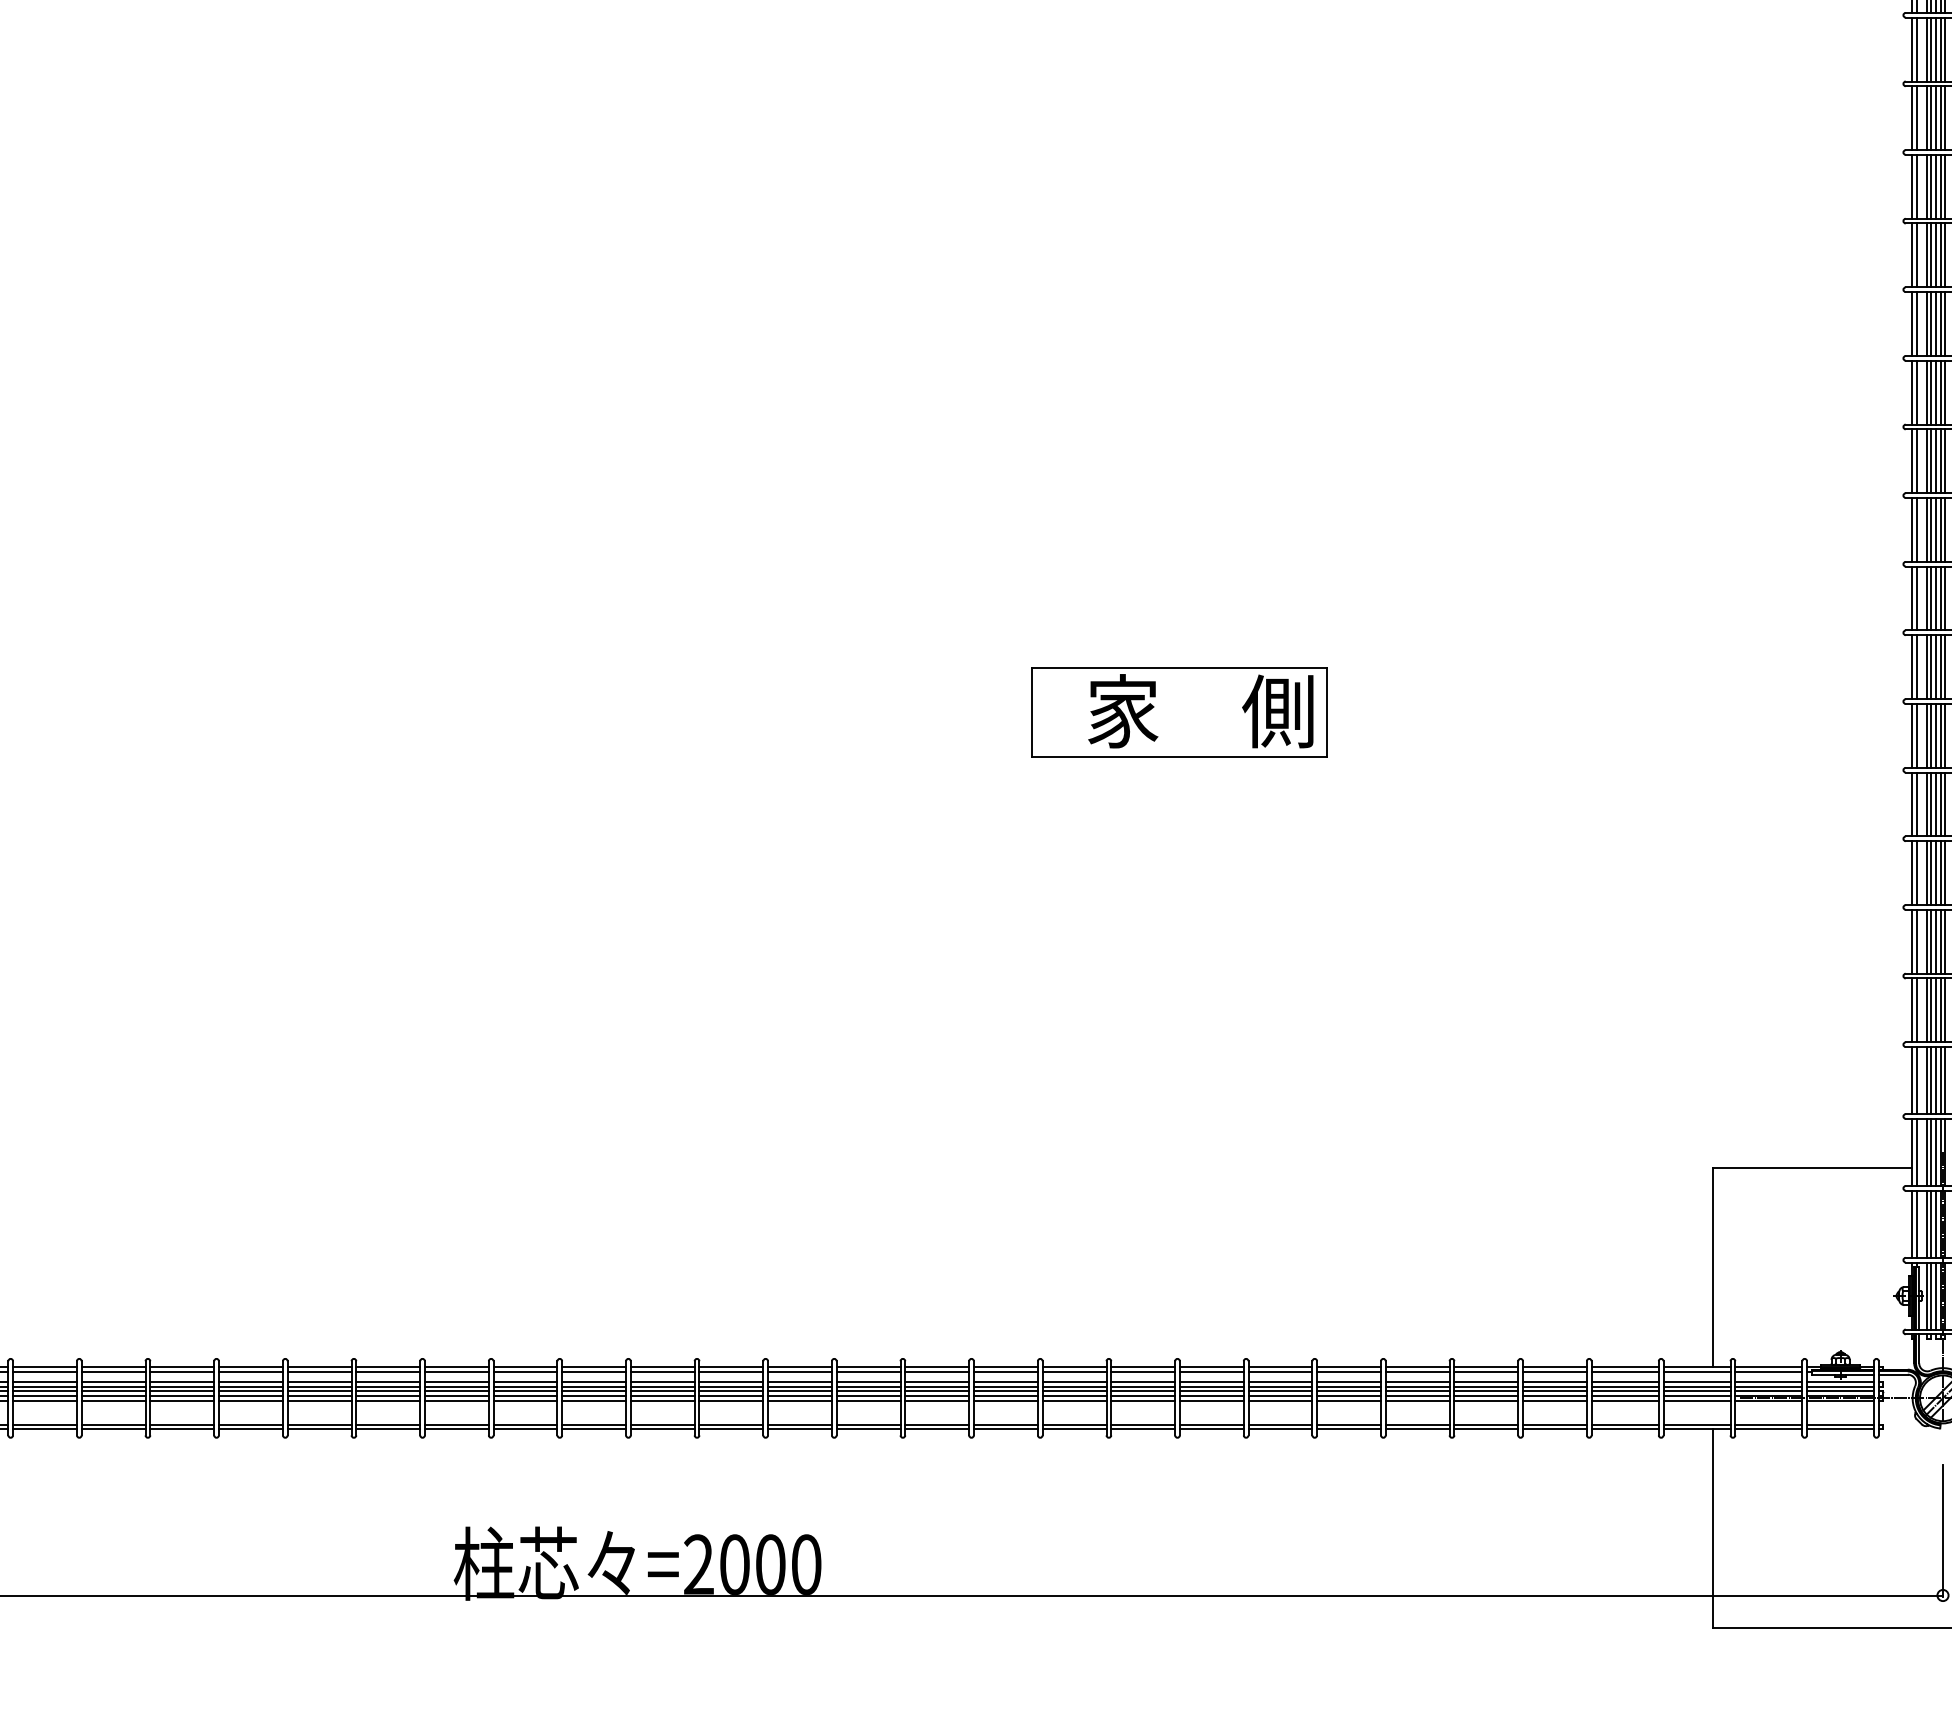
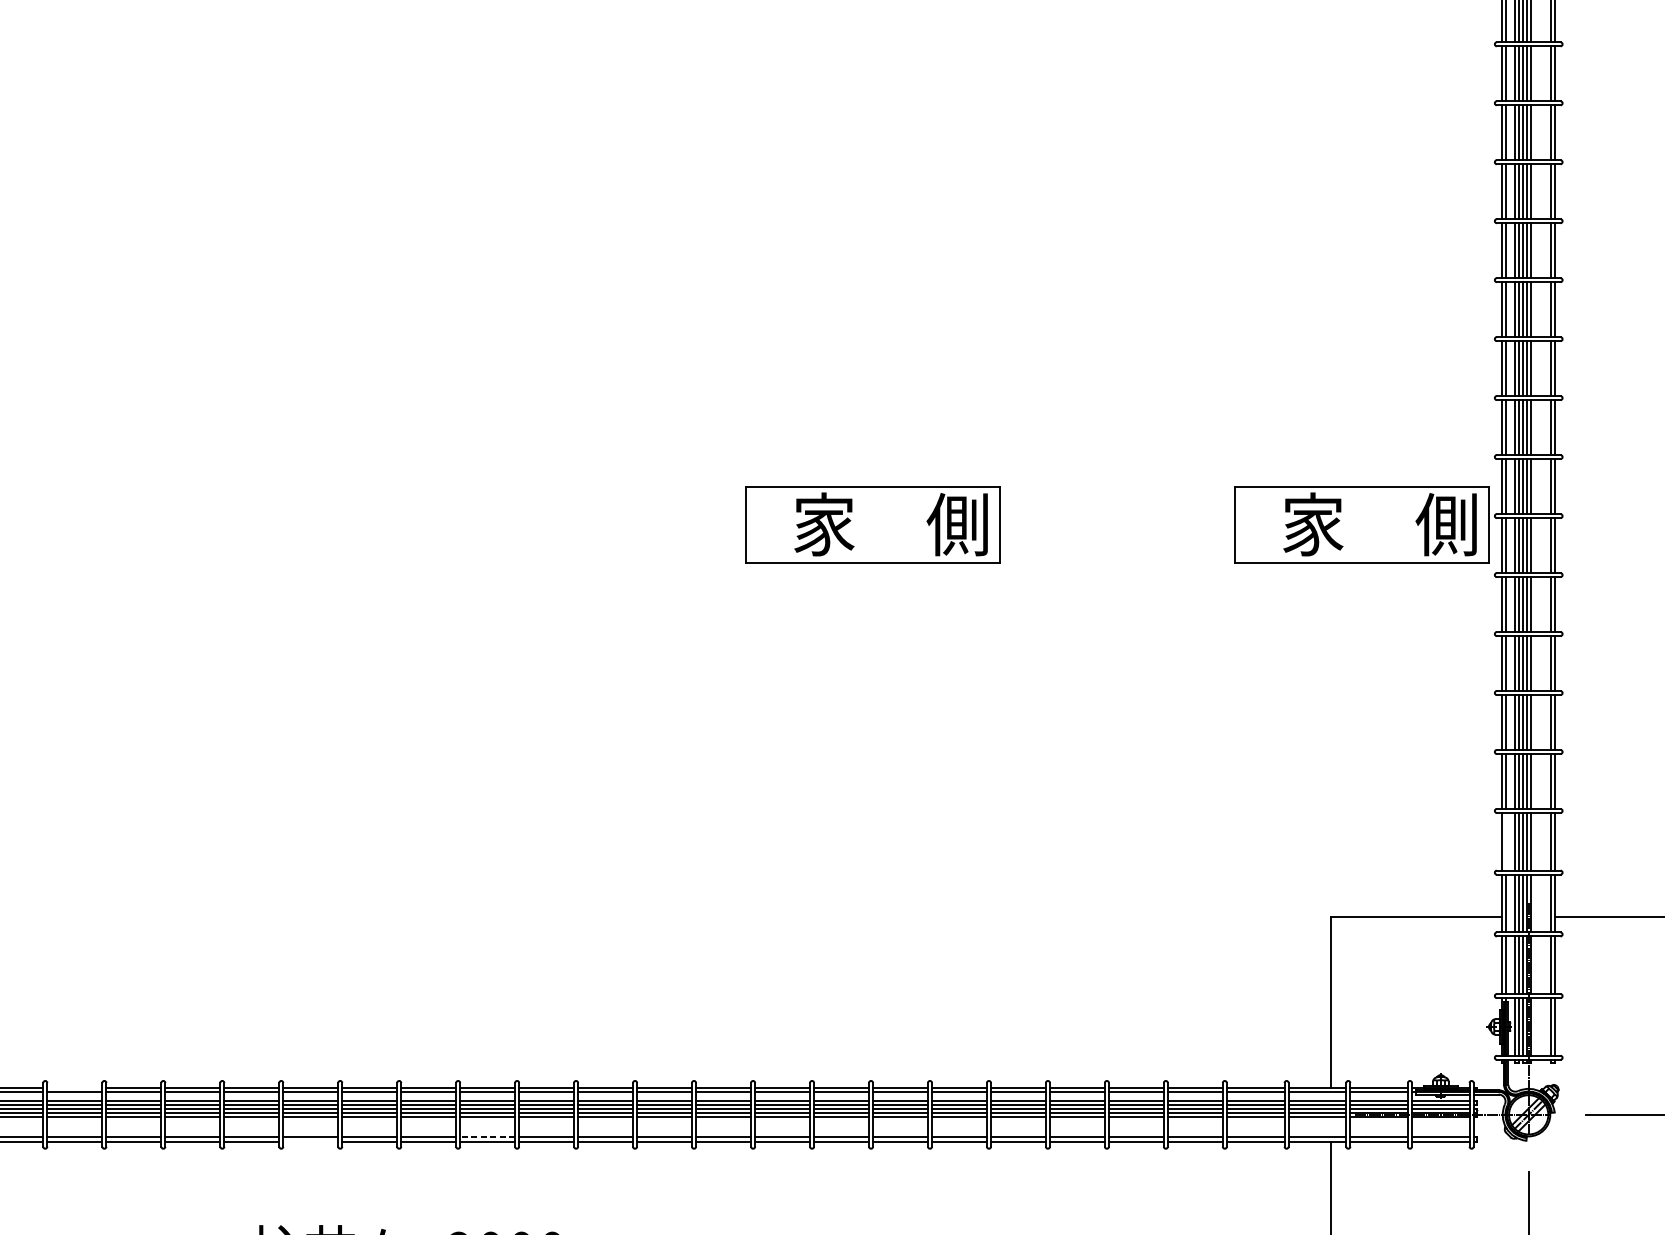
part: (1748, 712) -> (1361, 525), added
line: (1916, 1080) -> (1506, 841), removed
line: (250, 1367) -> (74, 1088), removed
line: (731, 1424) -> (487, 1137), solid -> dashed
line: (525, 1429) -> (310, 1141), removed

